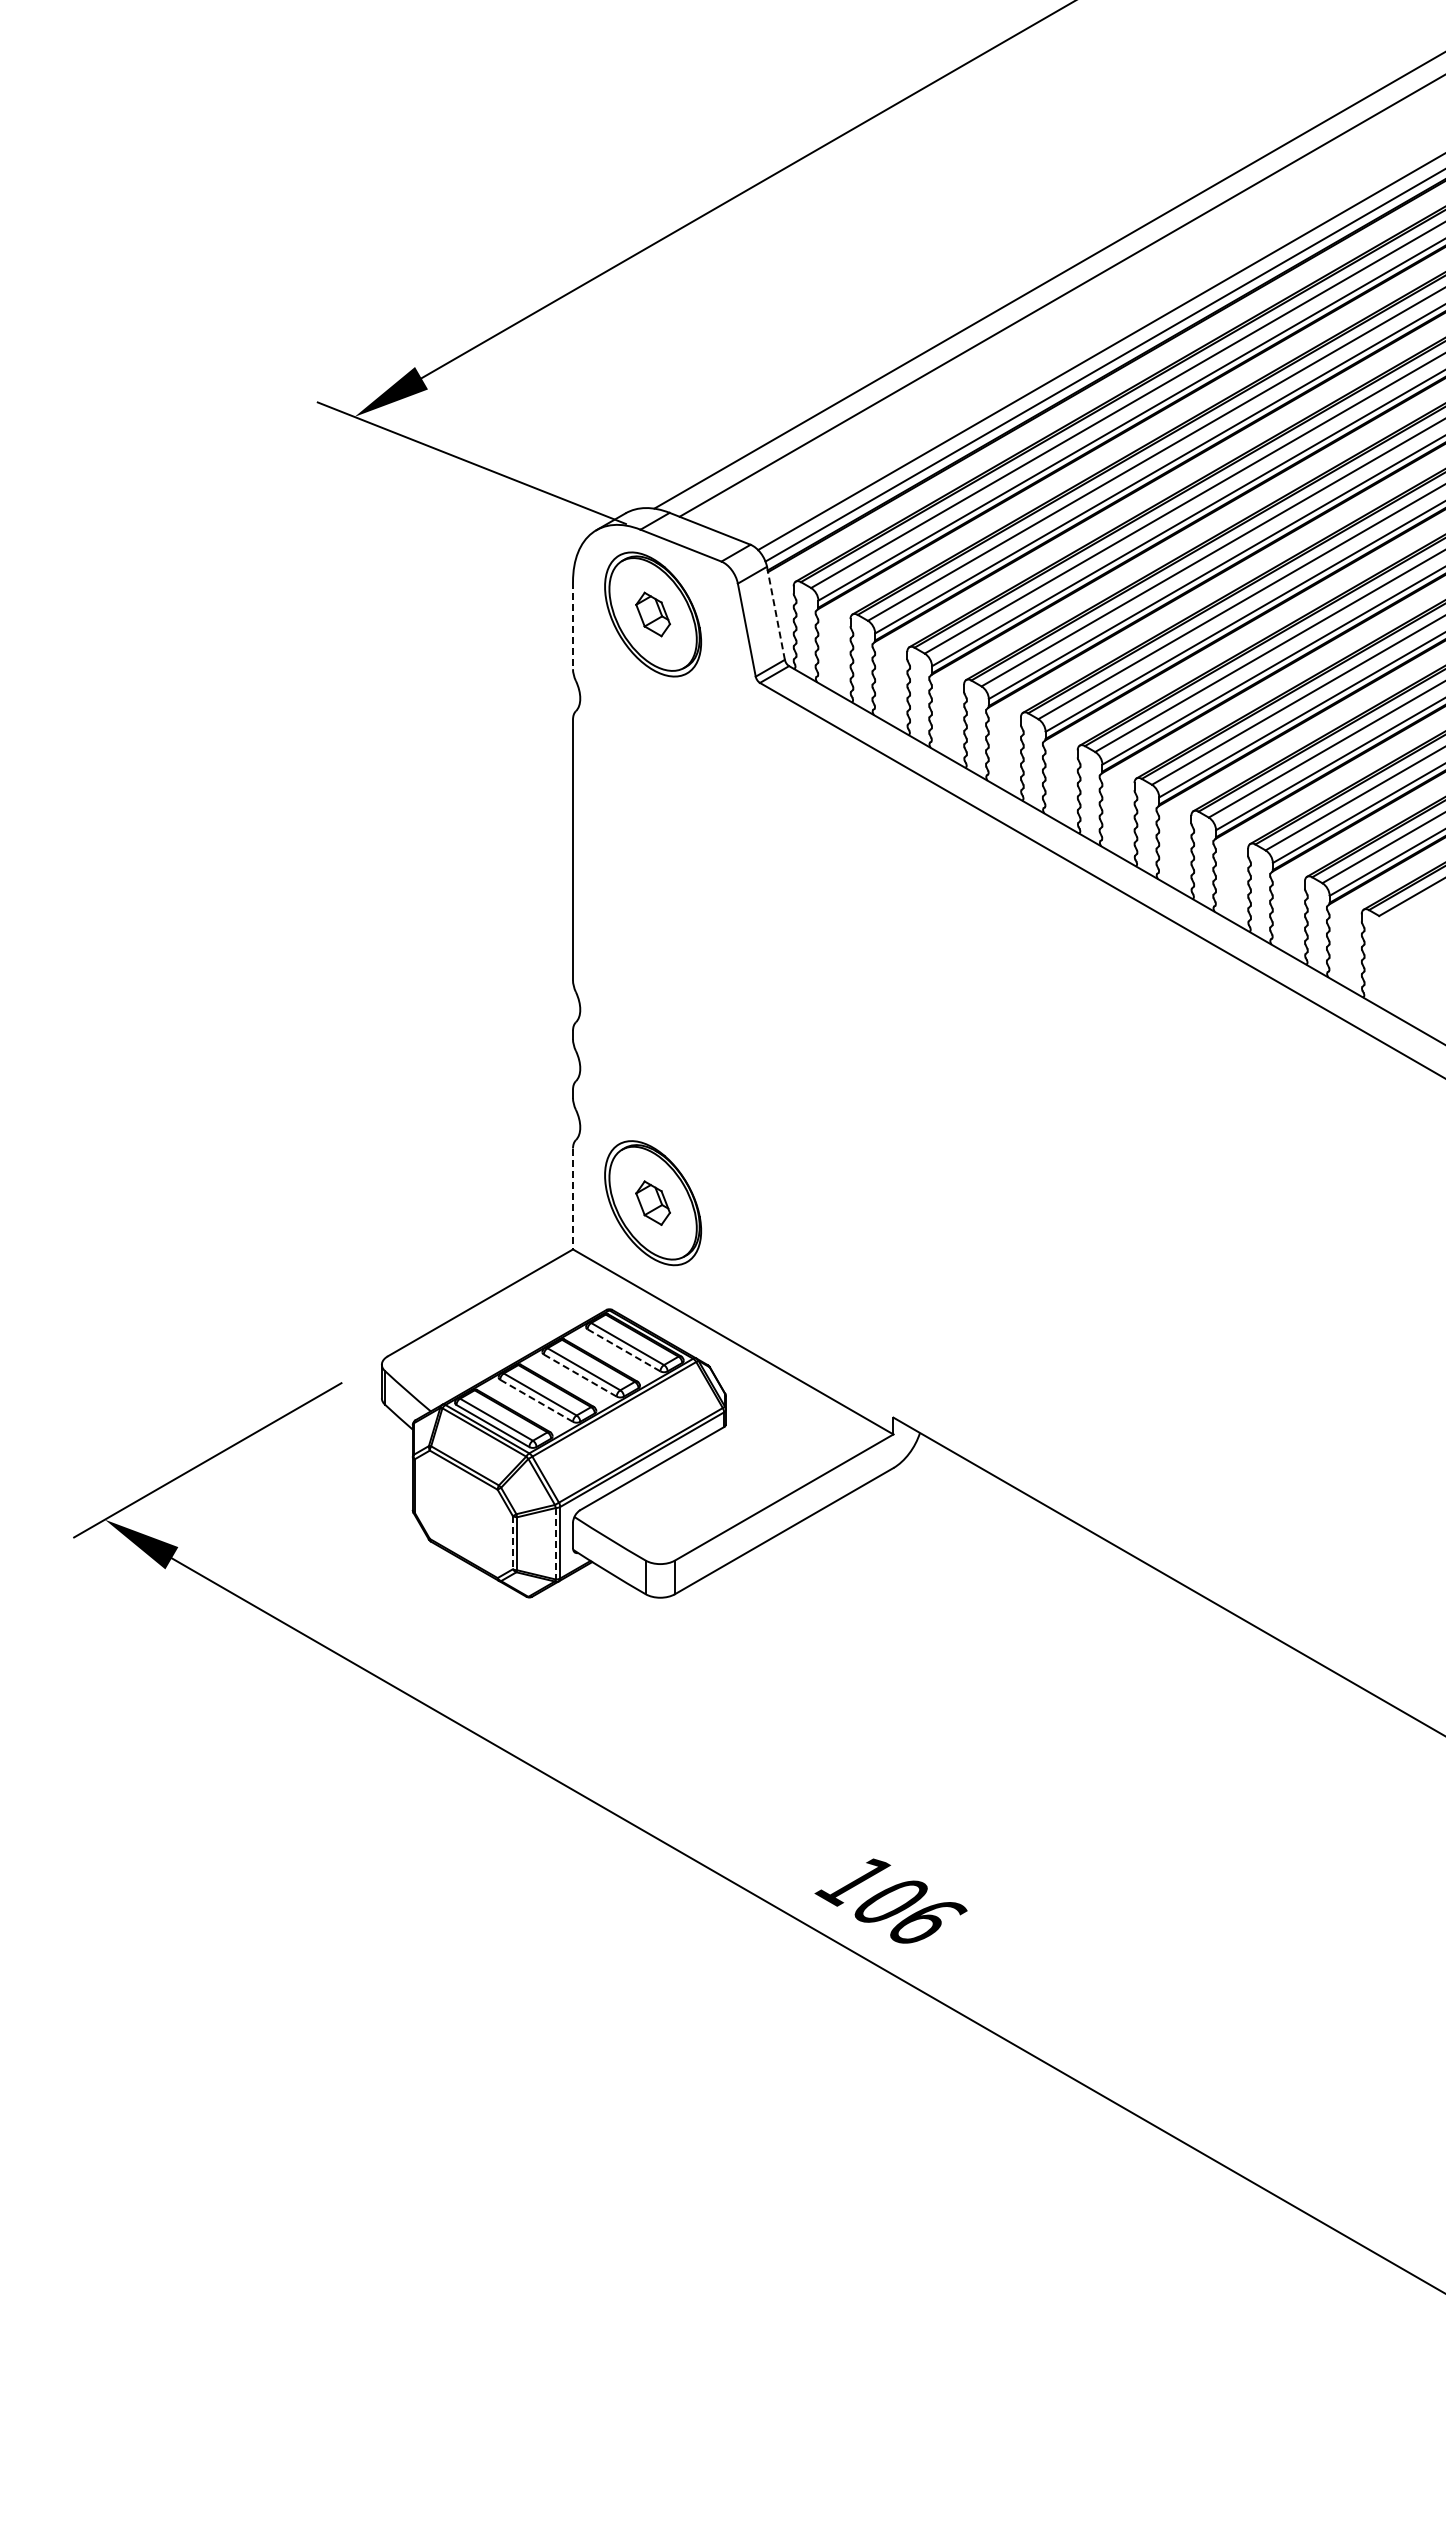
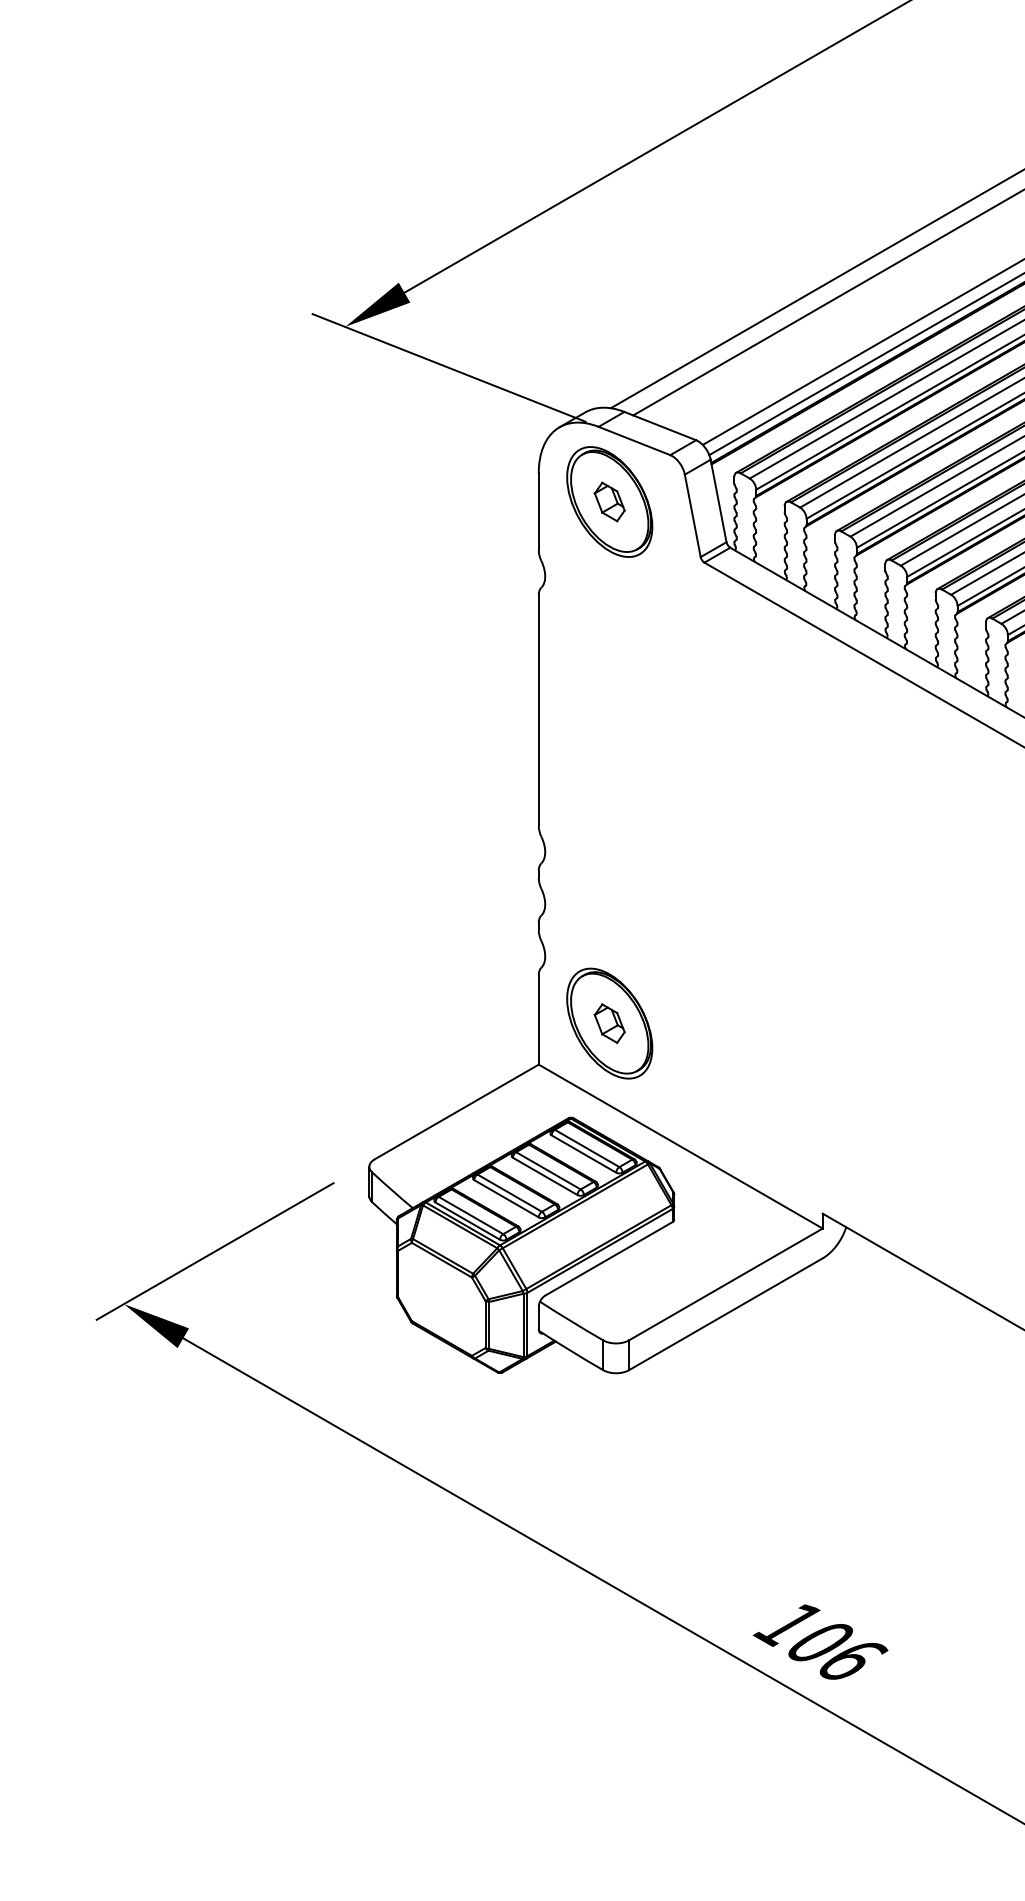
line: (776, 613) -> (719, 501), dashed -> solid
line: (573, 625) -> (539, 511), dashed -> solid
line: (573, 1199) -> (539, 1020), dashed -> solid
line: (623, 1350) -> (583, 1154), dashed -> solid
line: (579, 1375) -> (544, 1176), dashed -> solid
line: (536, 1400) -> (506, 1198), dashed -> solid
line: (512, 1542) -> (485, 1324), dashed -> solid
line: (555, 1543) -> (523, 1325), dashed -> solid

